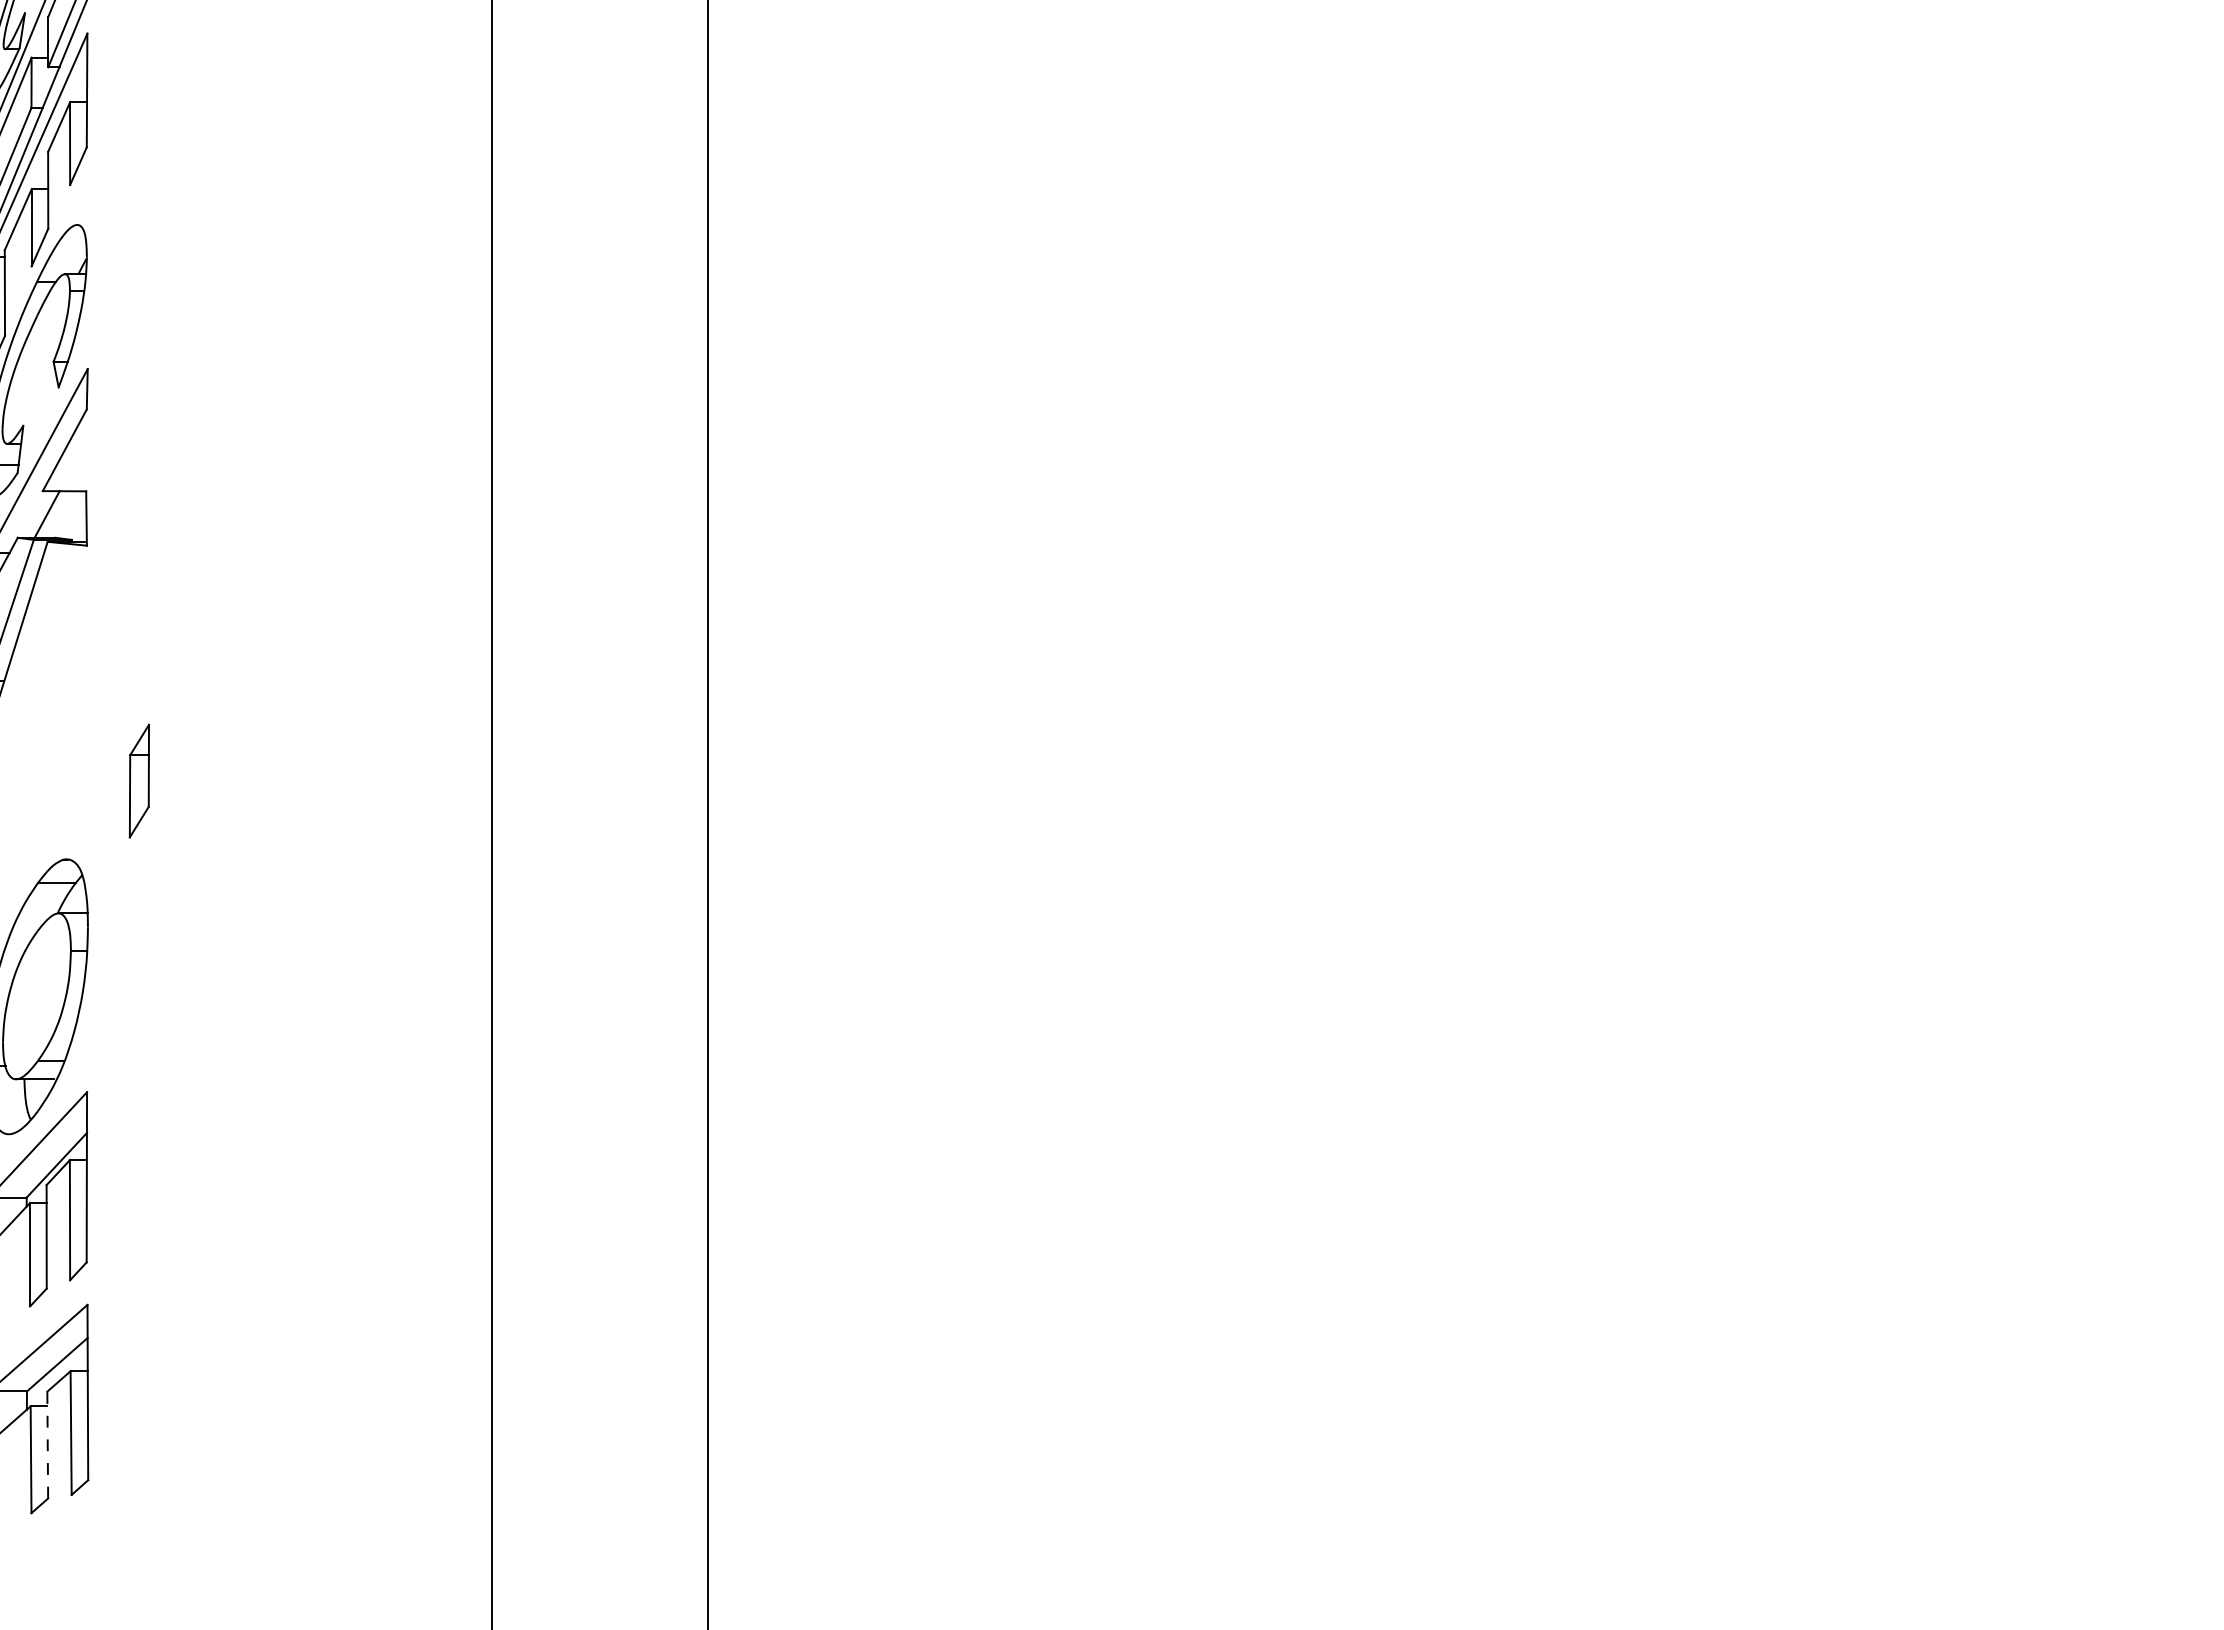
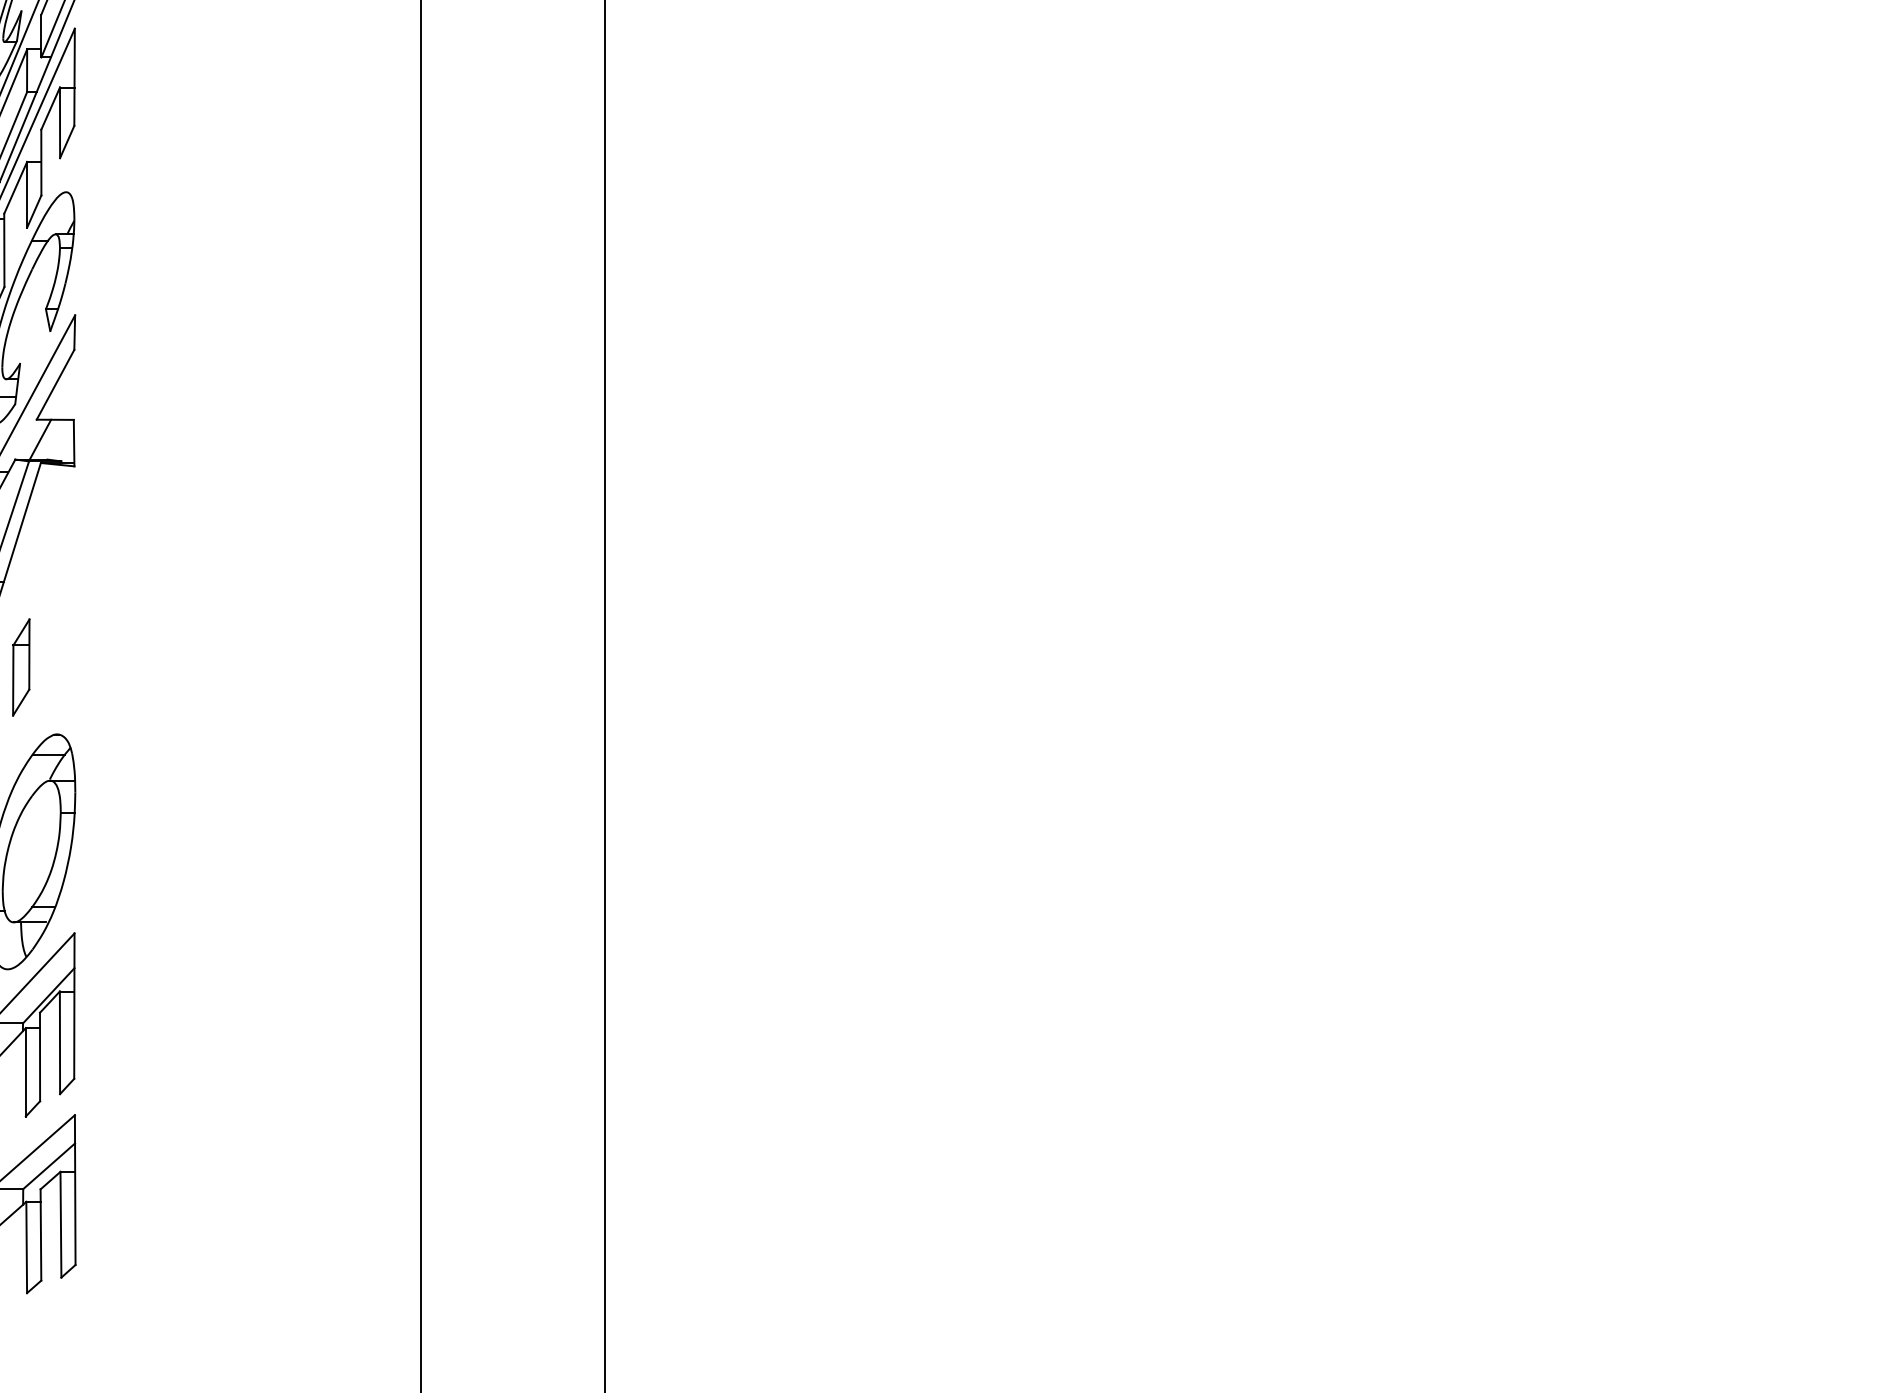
part: (139, 781) -> (21, 667), moved
line: (47, 1444) -> (40, 1234), dashed -> solid

